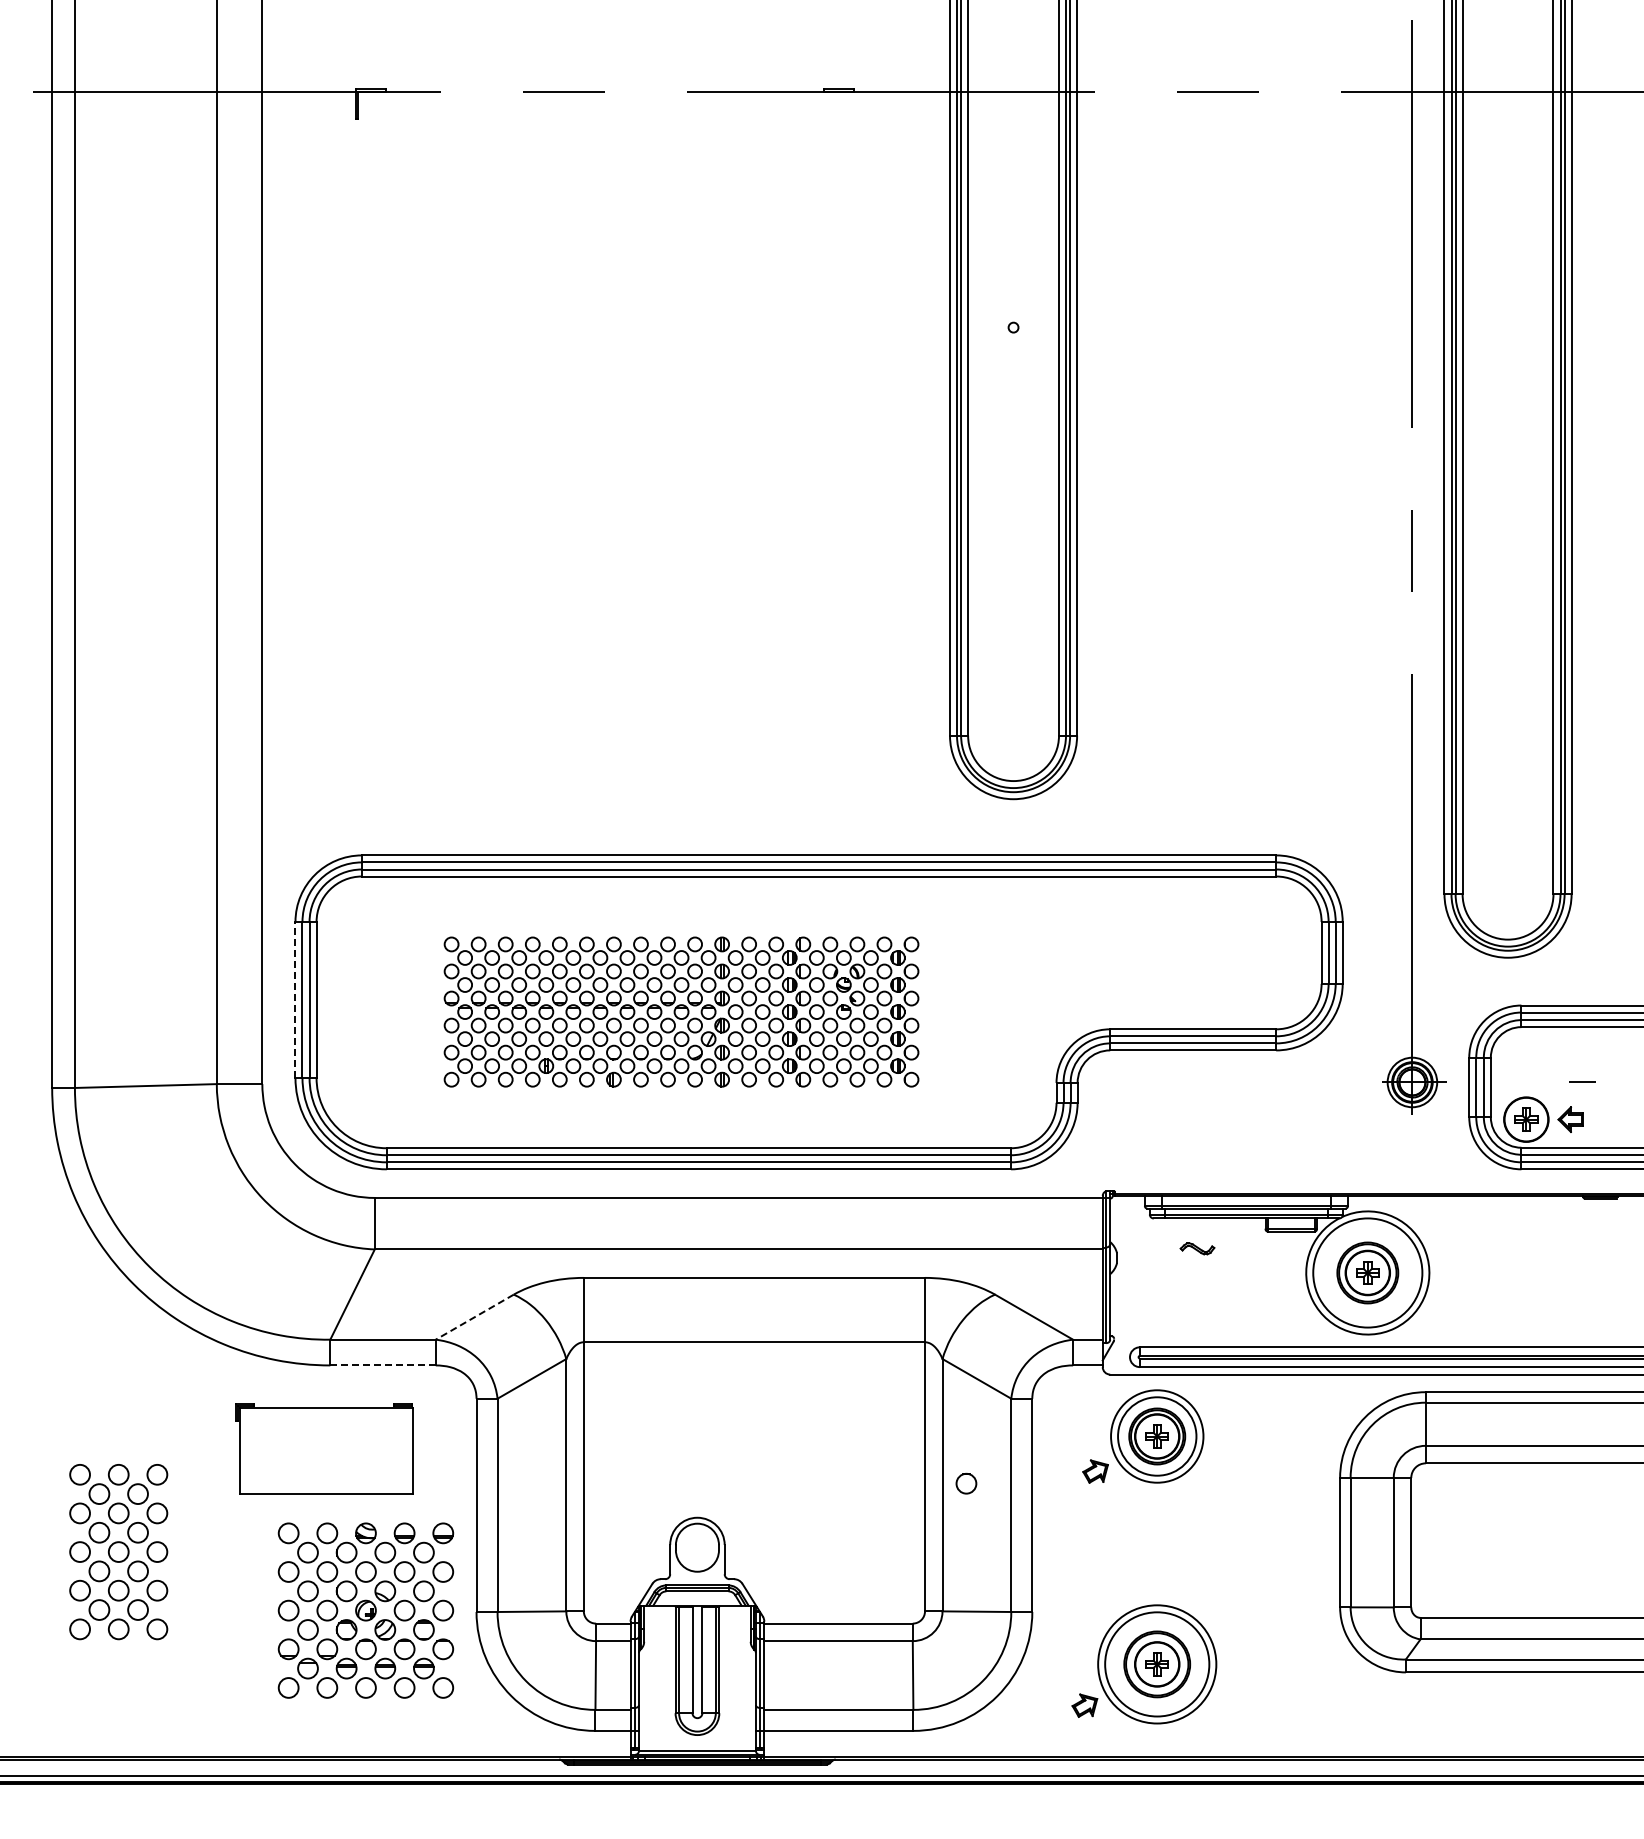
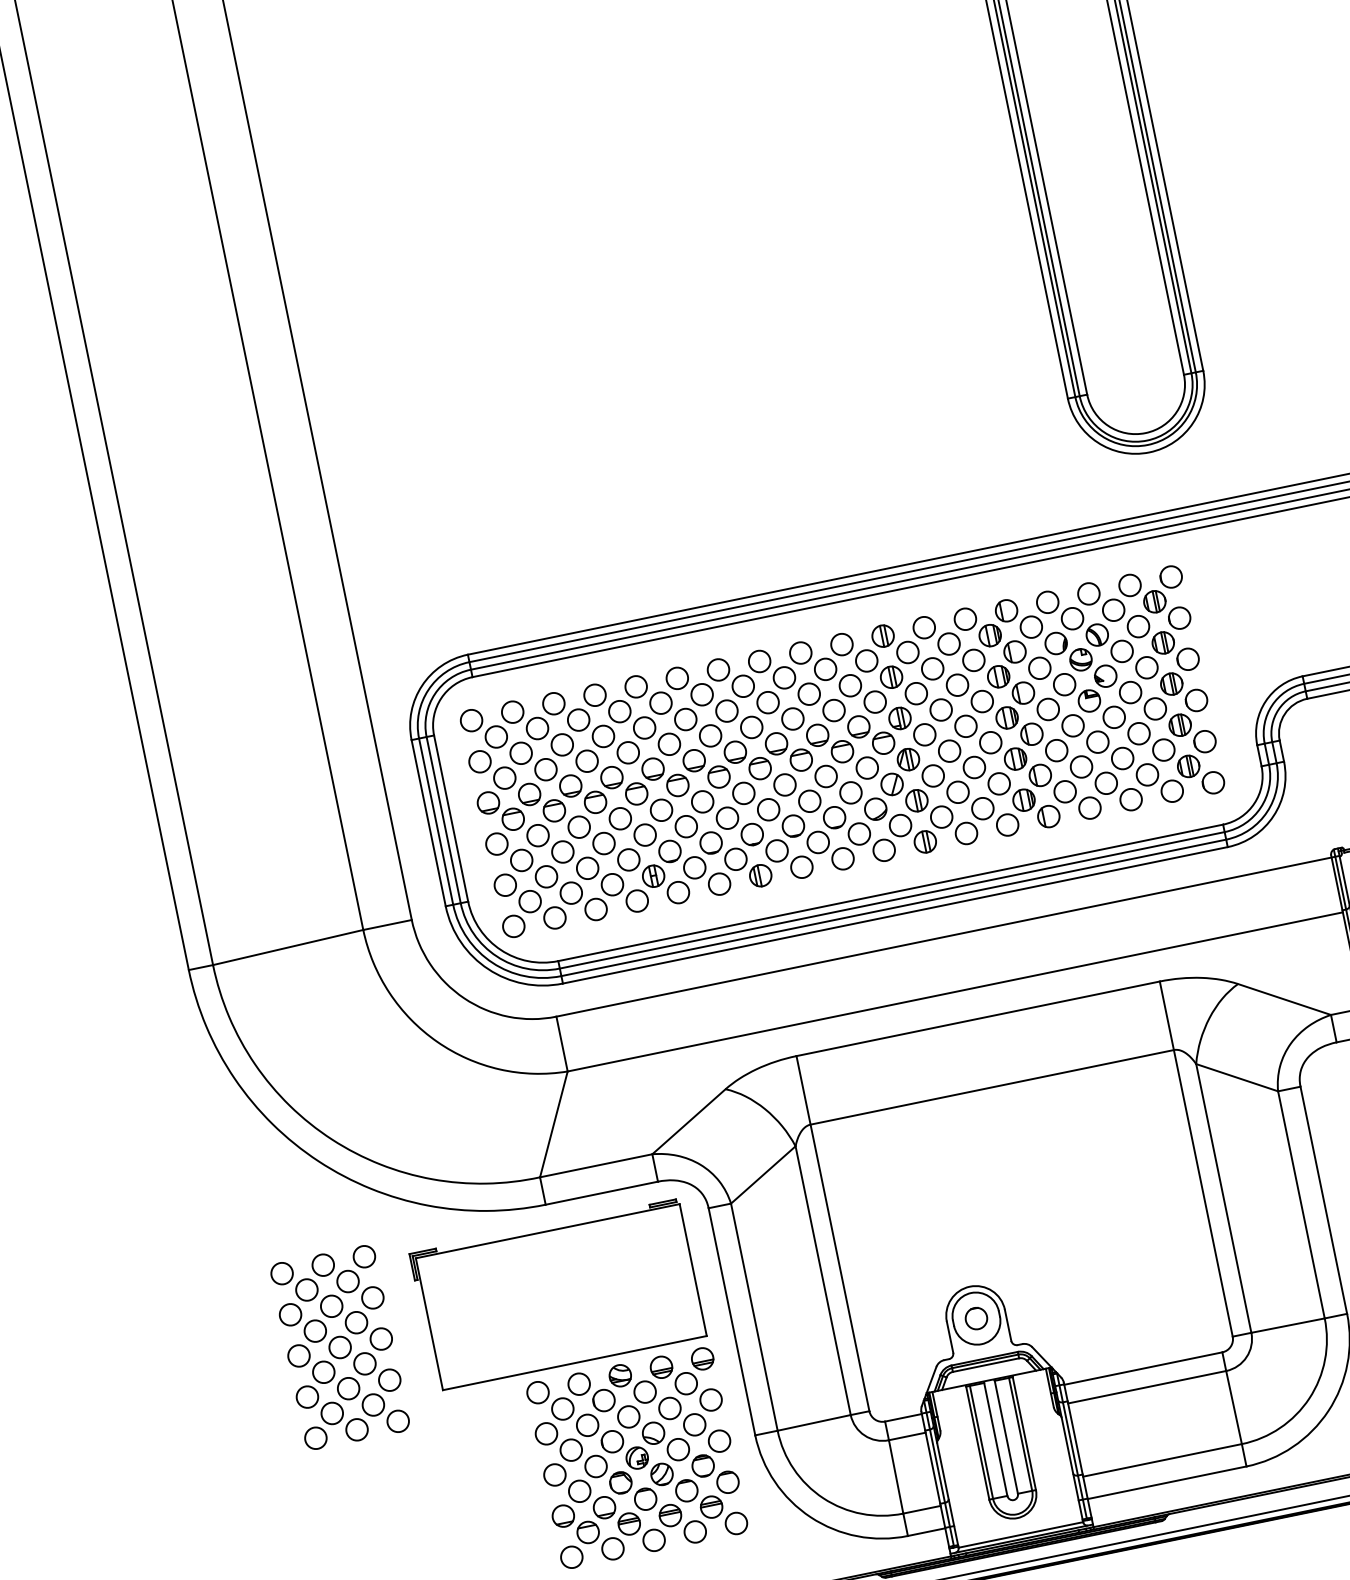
line: (295, 999) -> (428, 822), dashed -> solid
part: (681, 1011) -> (842, 751), size x1.43
line: (474, 1317) -> (688, 1122), dashed -> solid
line: (383, 1365) -> (602, 1193), dashed -> solid
part: (324, 1449) -> (557, 1295), size x1.43
part: (966, 1483) -> (976, 1318), moved
part: (118, 1552) -> (340, 1348), moved

